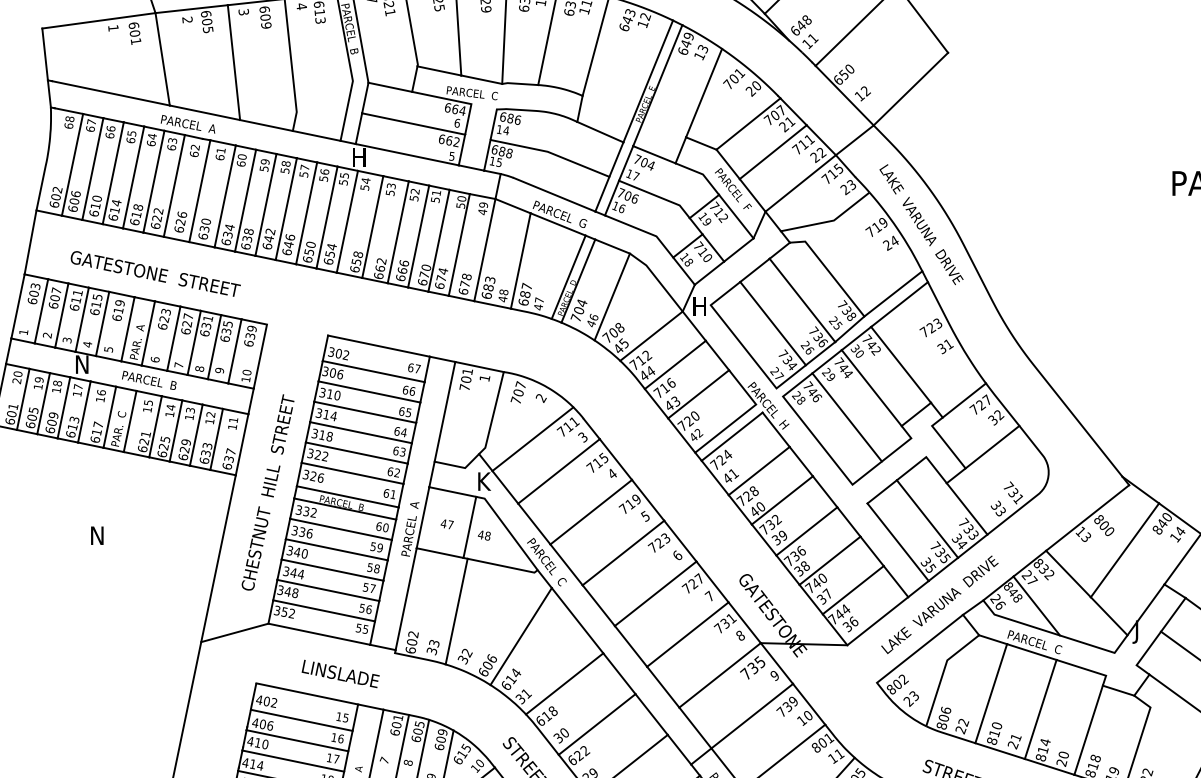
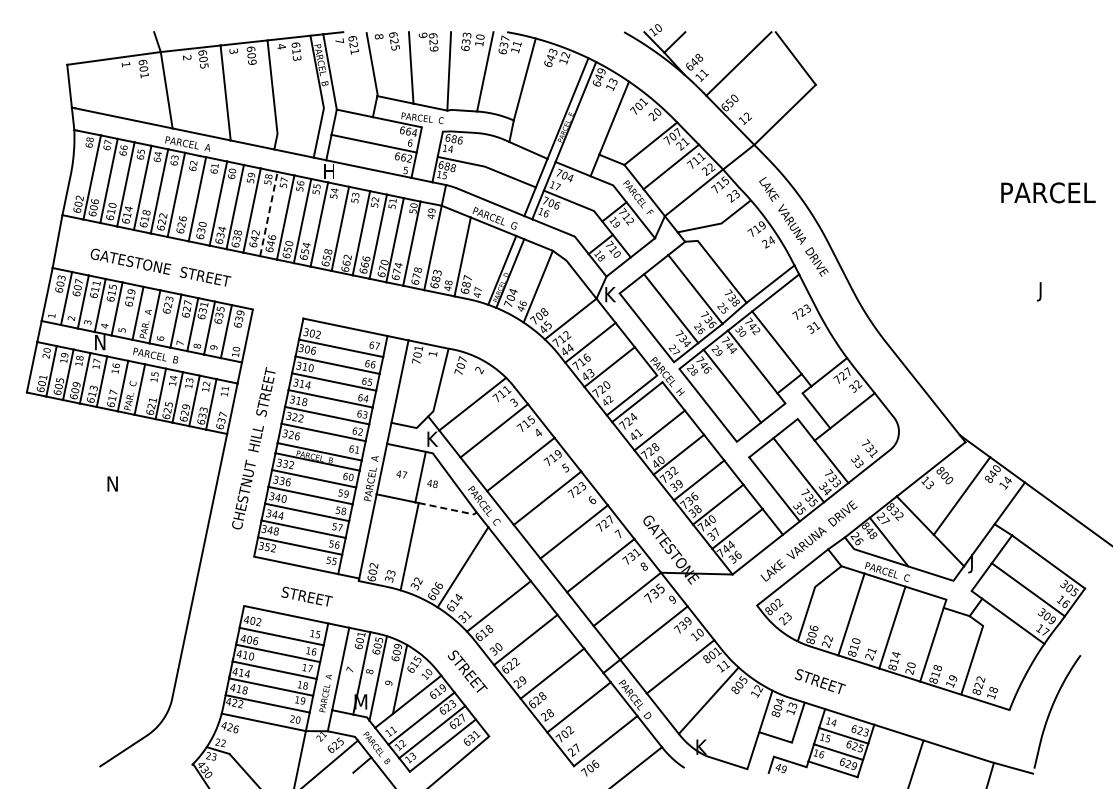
line: (285, 209) -> (268, 214), solid -> dashed
text: (699, 306) -> (610, 294), H -> K
line: (503, 566) -> (448, 509), solid -> dashed
line: (235, 631) -> (226, 563), removed
text: (340, 673) -> (313, 597), LINSLADE -> STREET

